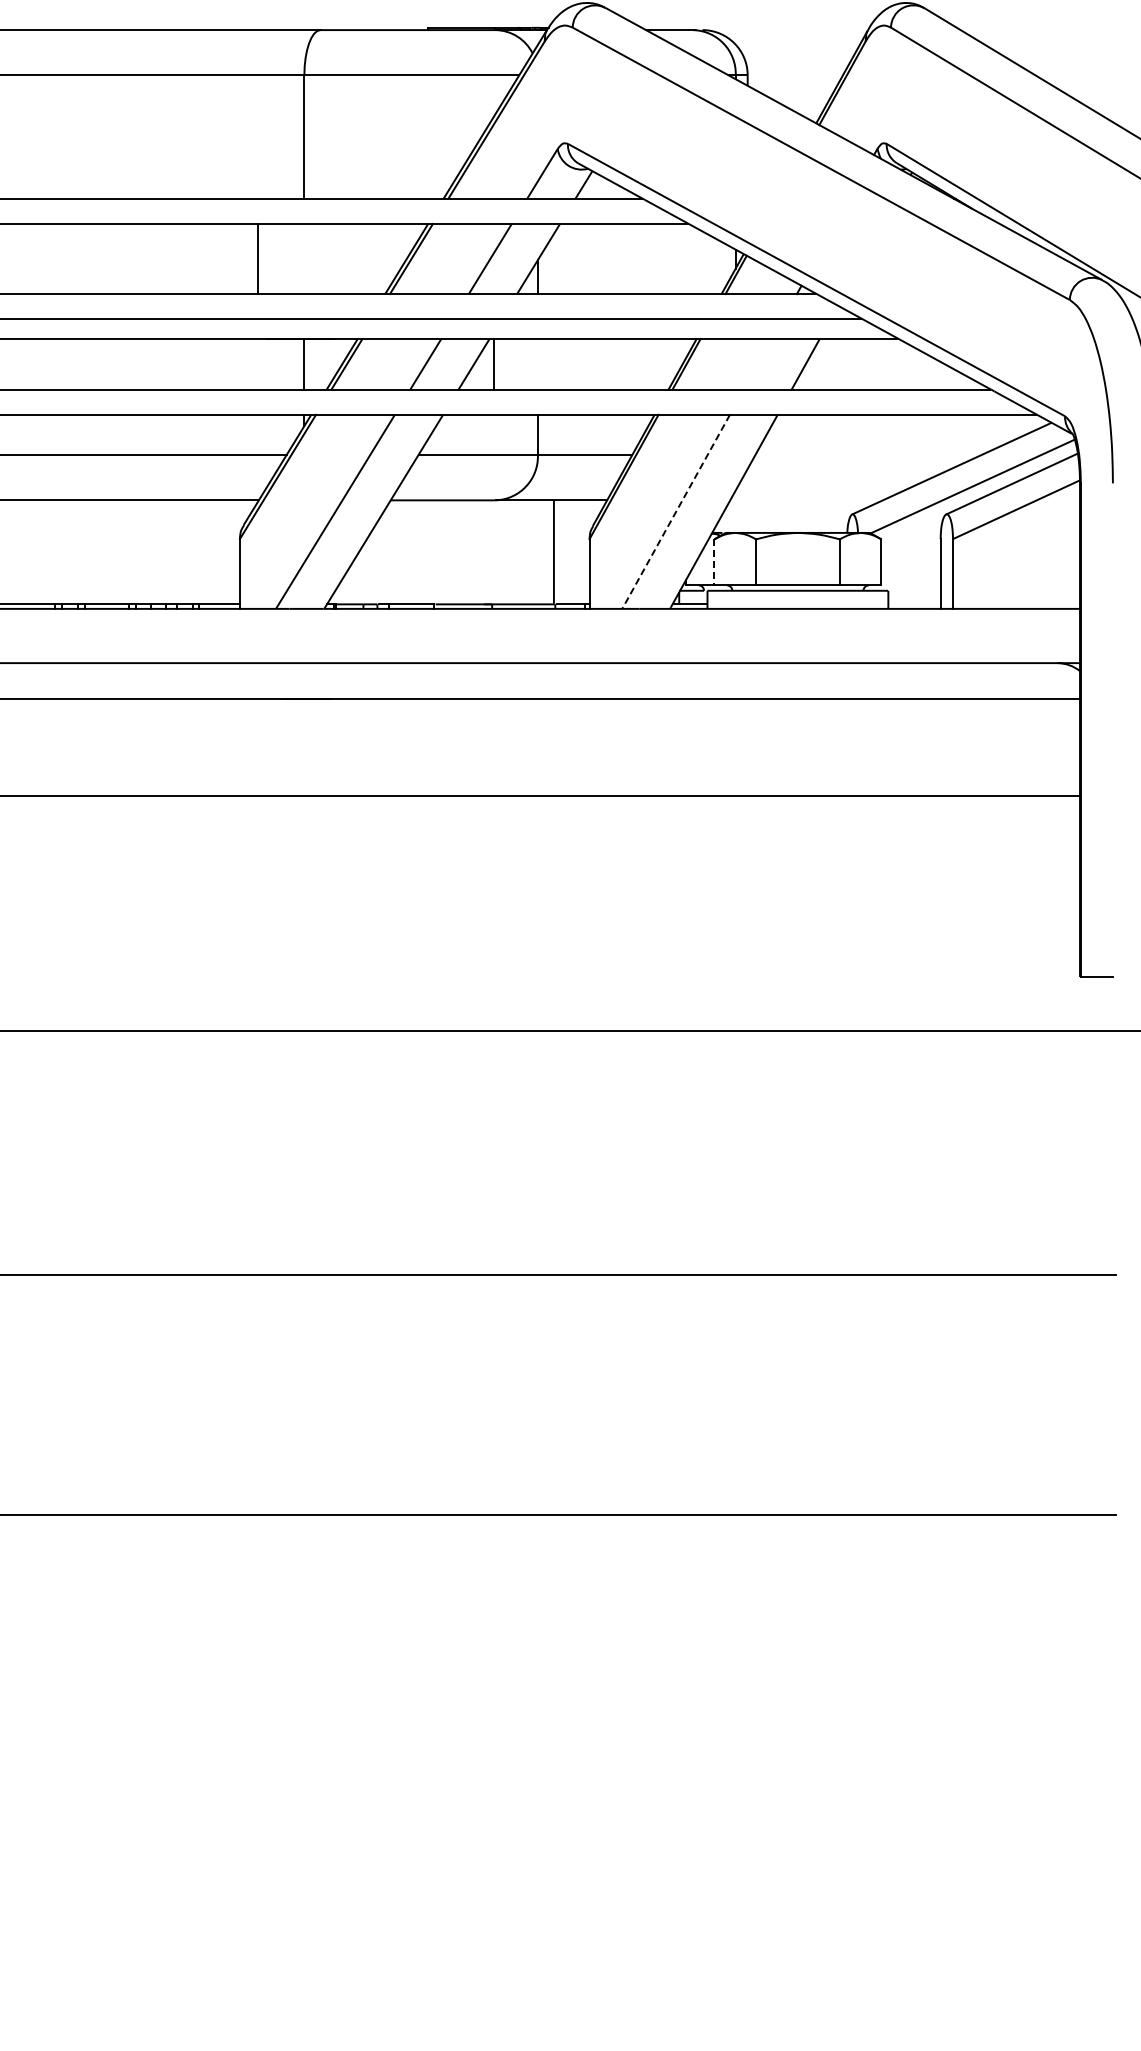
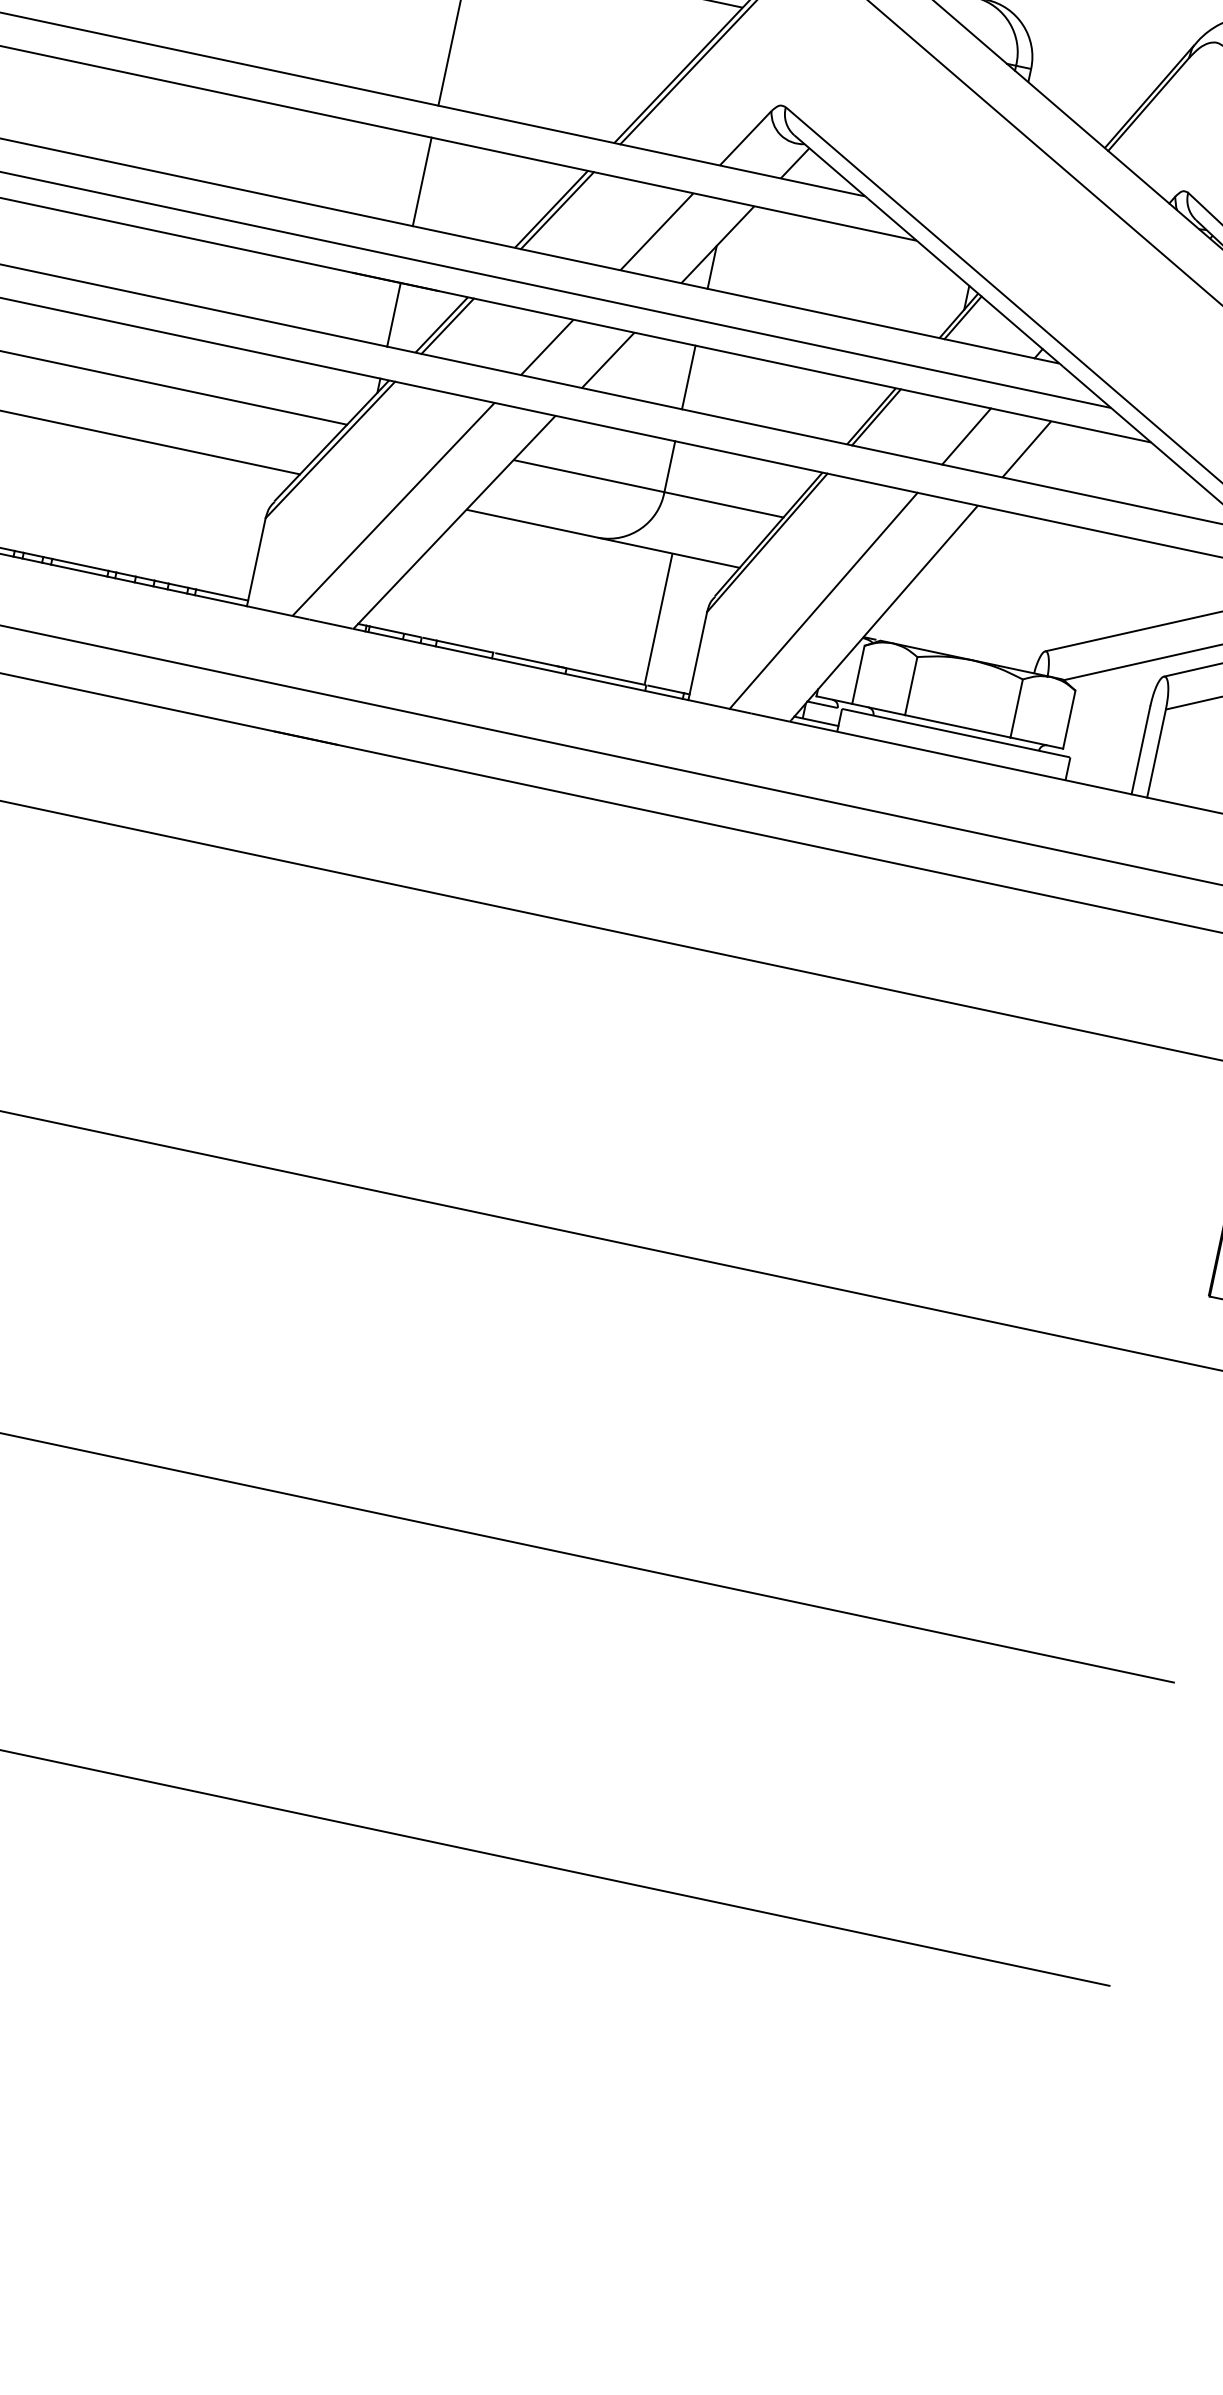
line: (258, 258) -> (422, 181), moved
line: (493, 364) -> (688, 377), moved
line: (757, 364) -> (965, 436), added
line: (676, 511) -> (824, 600), dashed -> solid
line: (714, 562) -> (858, 675), dashed -> solid

